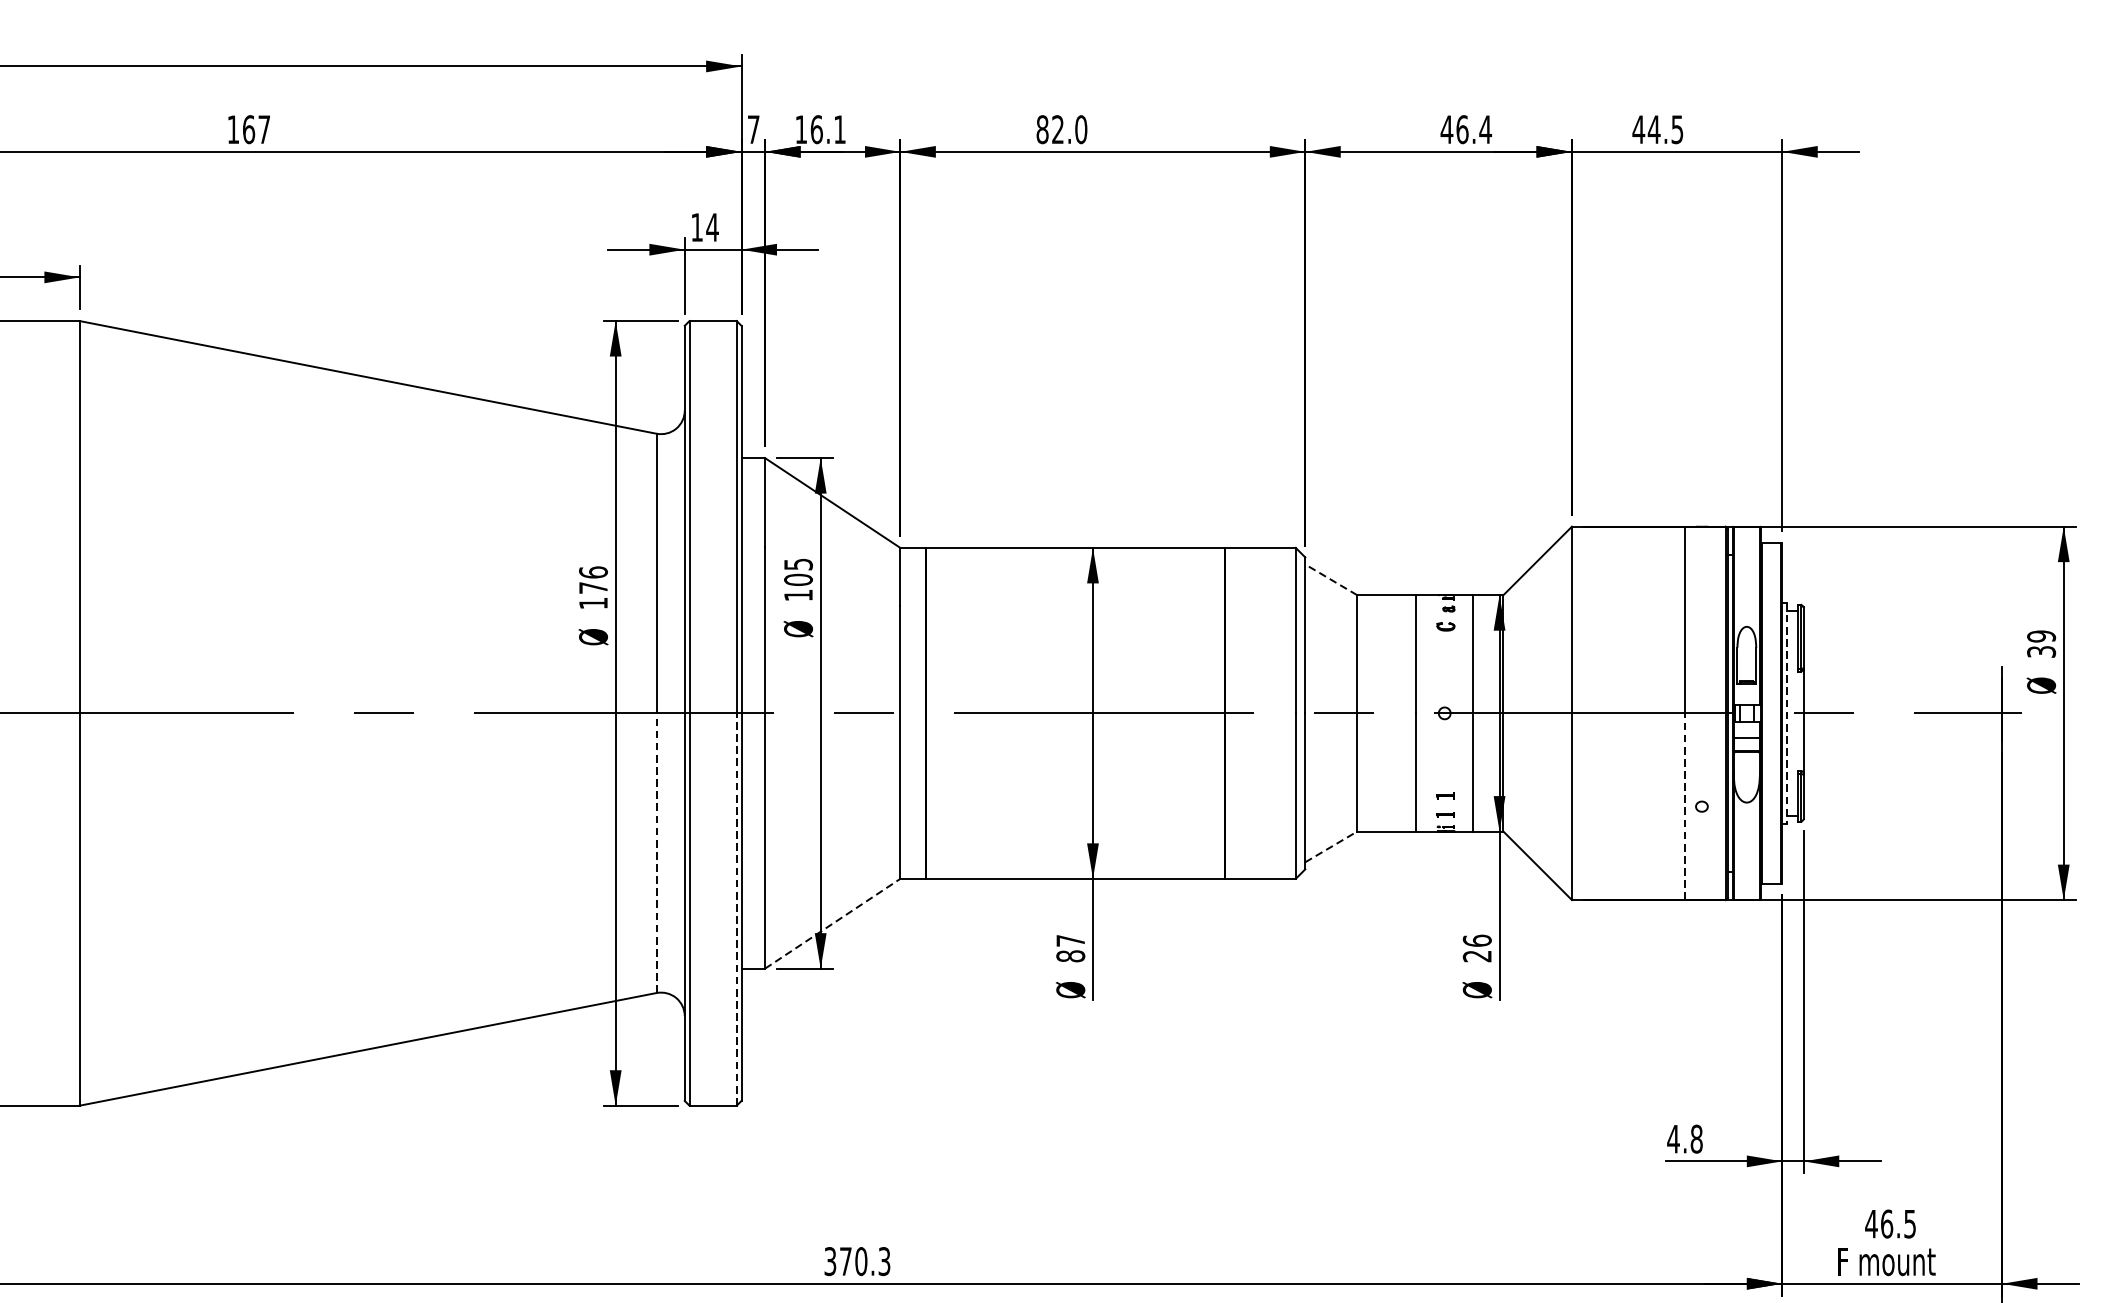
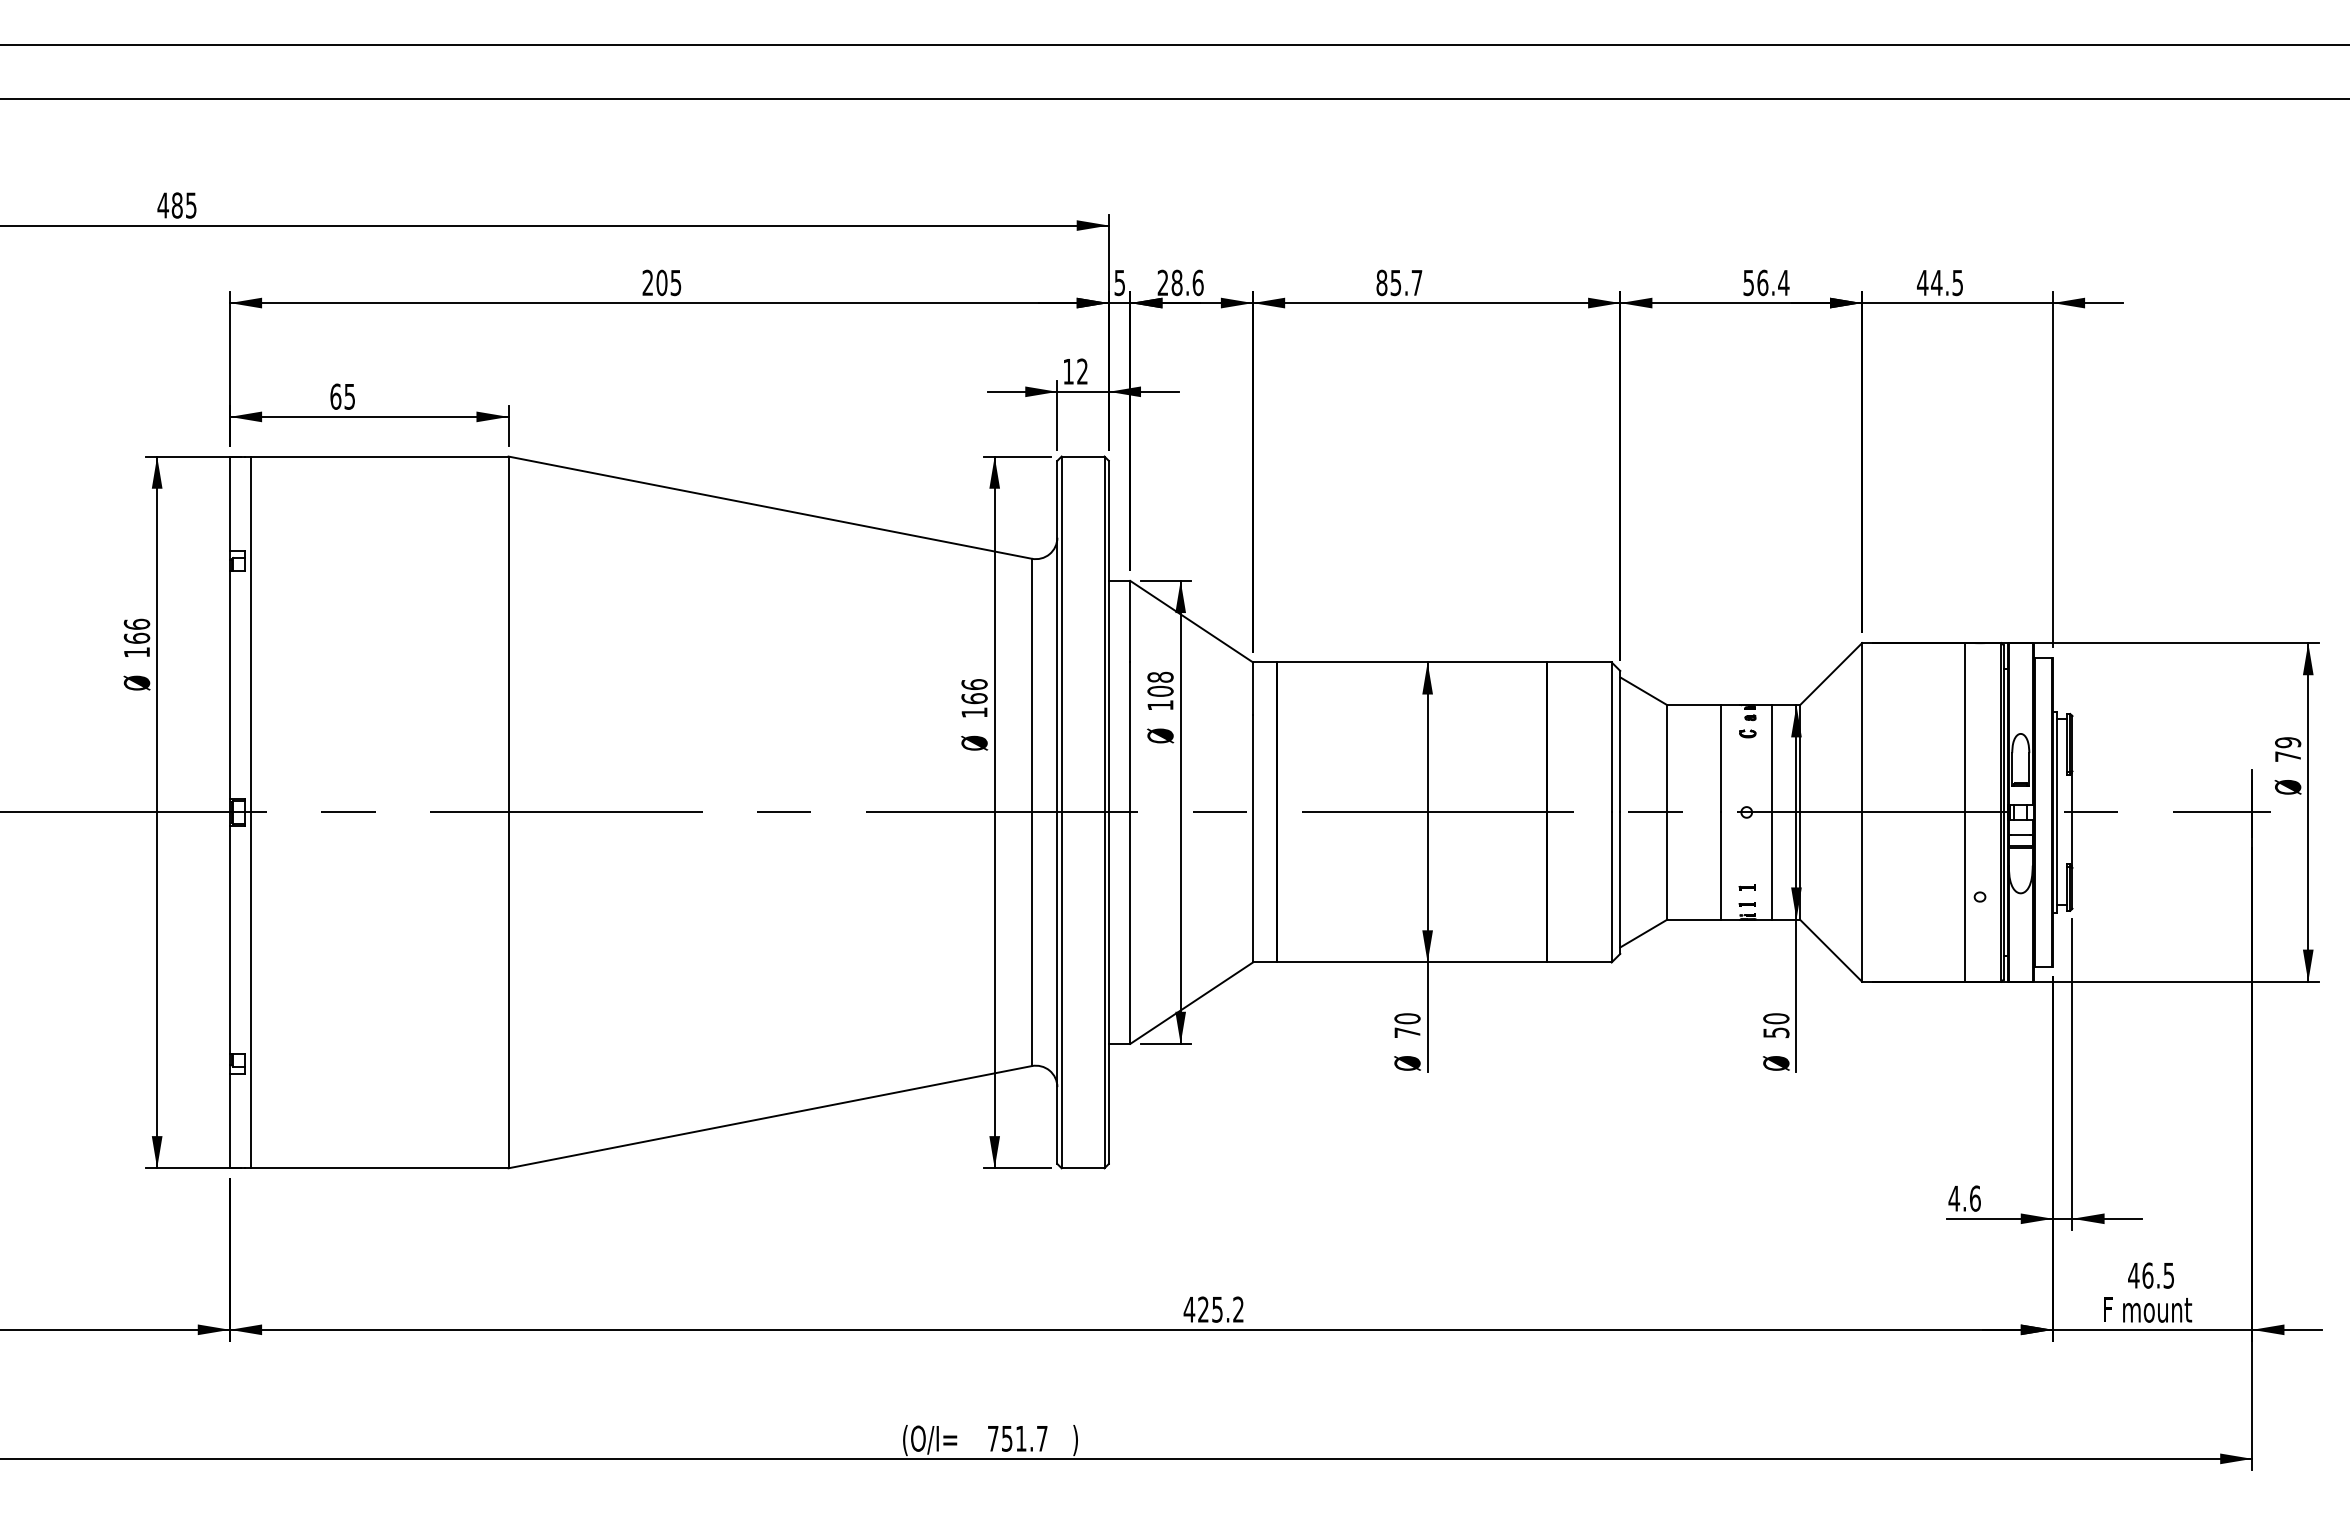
text: (248, 129) -> (661, 282), 167 -> 205
text: (820, 129) -> (1180, 282), 16.1 -> 28.6
text: (1069, 129) -> (1406, 282), 82.0 -> 85.7
text: (753, 130) -> (1119, 283), 7 -> 5
text: (1446, 130) -> (1748, 283), 46.4 -> 56.4
text: (712, 227) -> (1082, 371), 14 -> 12
text: (798, 563) -> (1160, 676), 105 -> 108
line: (1330, 580) -> (1643, 691), dashed -> solid
text: (593, 587) -> (974, 698), 176 -> 166
text: (2041, 651) -> (2288, 756), 39 -> 79
line: (1787, 713) -> (2057, 812), dashed -> solid
line: (1685, 807) -> (1965, 897), dashed -> solid
line: (1332, 846) -> (1644, 933), dashed -> solid
line: (656, 853) -> (1031, 939), dashed -> solid
line: (736, 909) -> (1104, 990), dashed -> solid
line: (832, 924) -> (1191, 1003), dashed -> solid
text: (1070, 948) -> (1407, 1025), 87 -> 70
text: (1477, 948) -> (1776, 1025), 26 -> 50
text: (1695, 1138) -> (1974, 1198), 4.8 -> 4.6
text: (856, 1261) -> (1213, 1309), 370.3 -> 425.2

